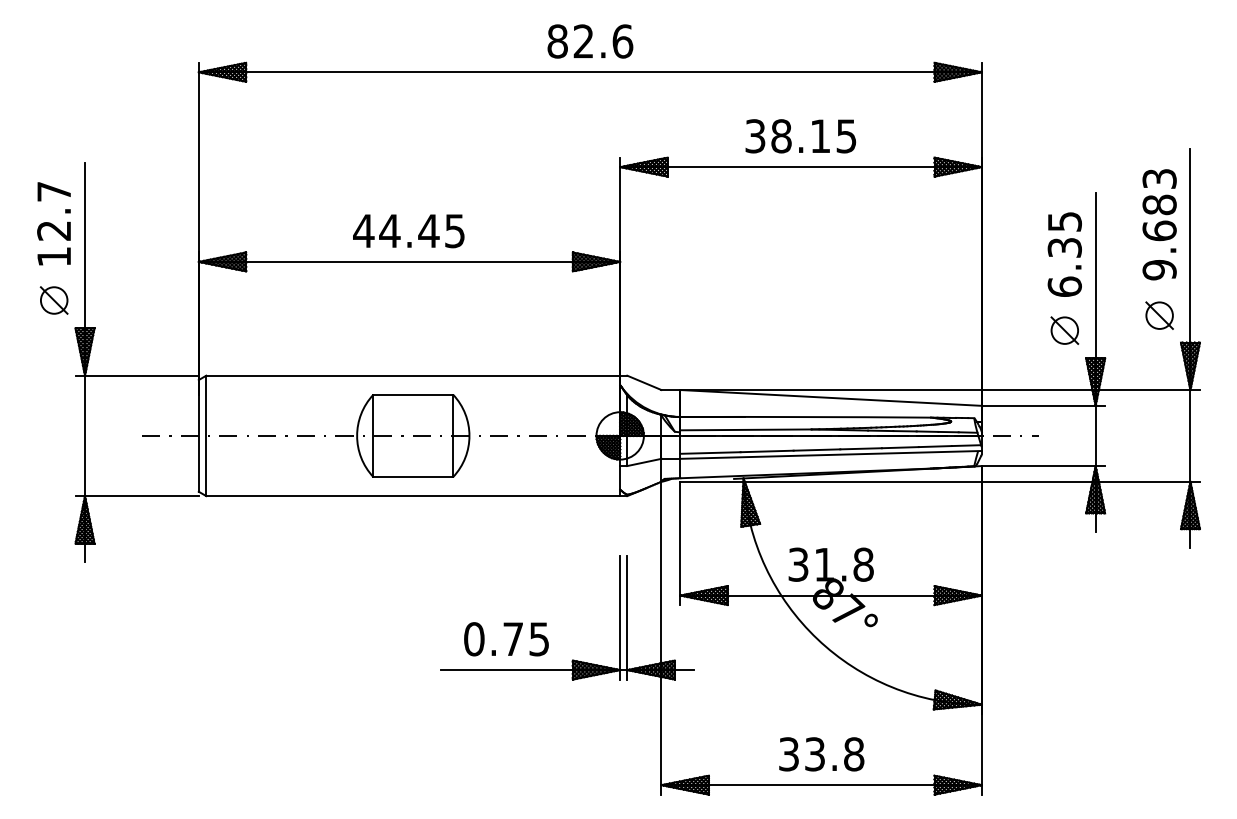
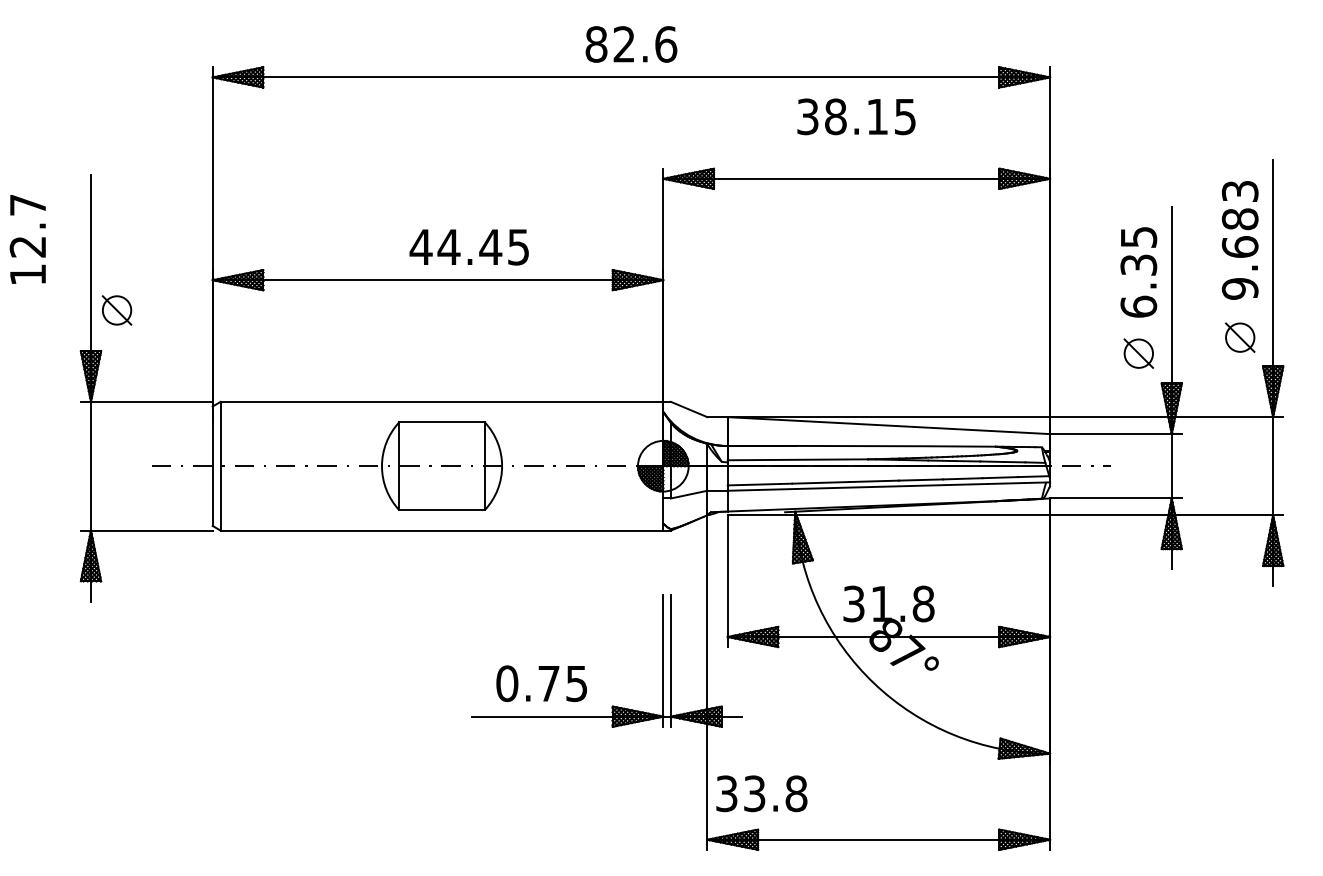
text: (800, 135) -> (856, 116), moved
text: (53, 223) -> (27, 239), moved
text: (408, 231) -> (468, 247), moved
part: (53, 300) -> (116, 310), moved
text: (821, 754) -> (761, 793), moved

